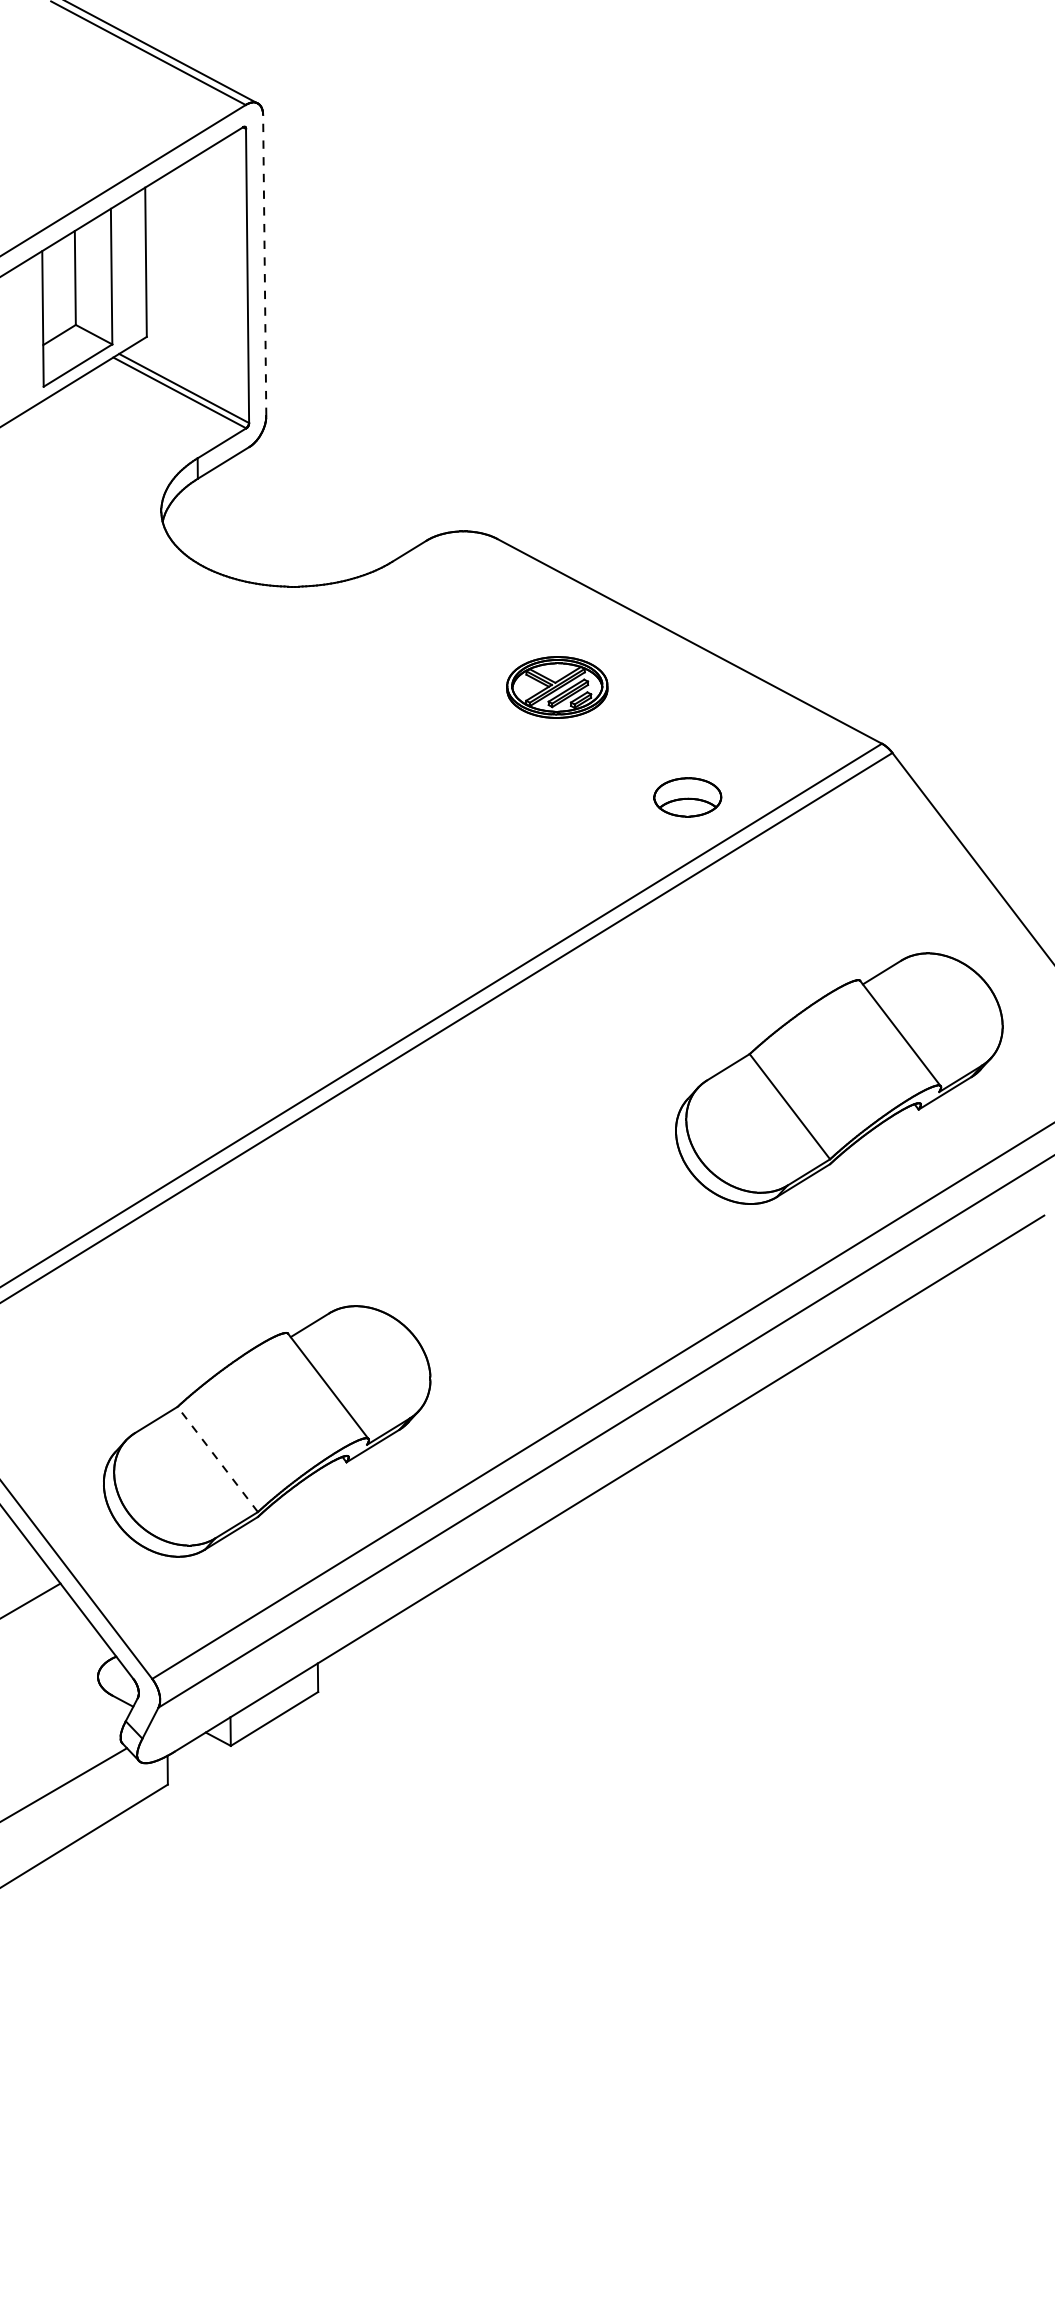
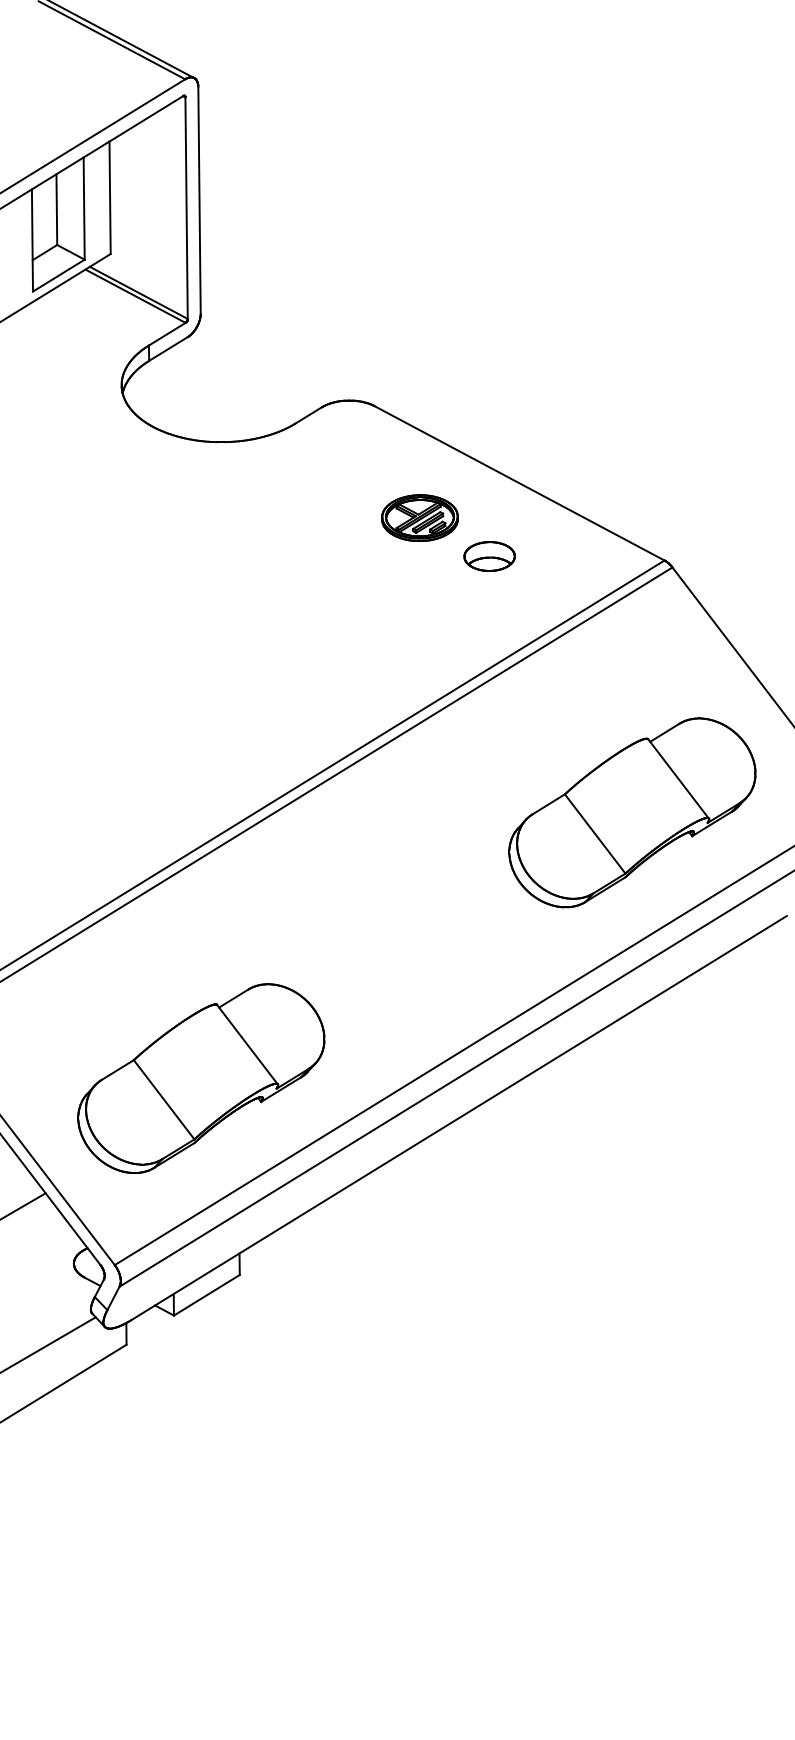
line: (264, 265) -> (199, 200), dashed -> solid
part: (687, 797) -> (489, 556), moved
line: (217, 1459) -> (163, 1099), dashed -> solid

